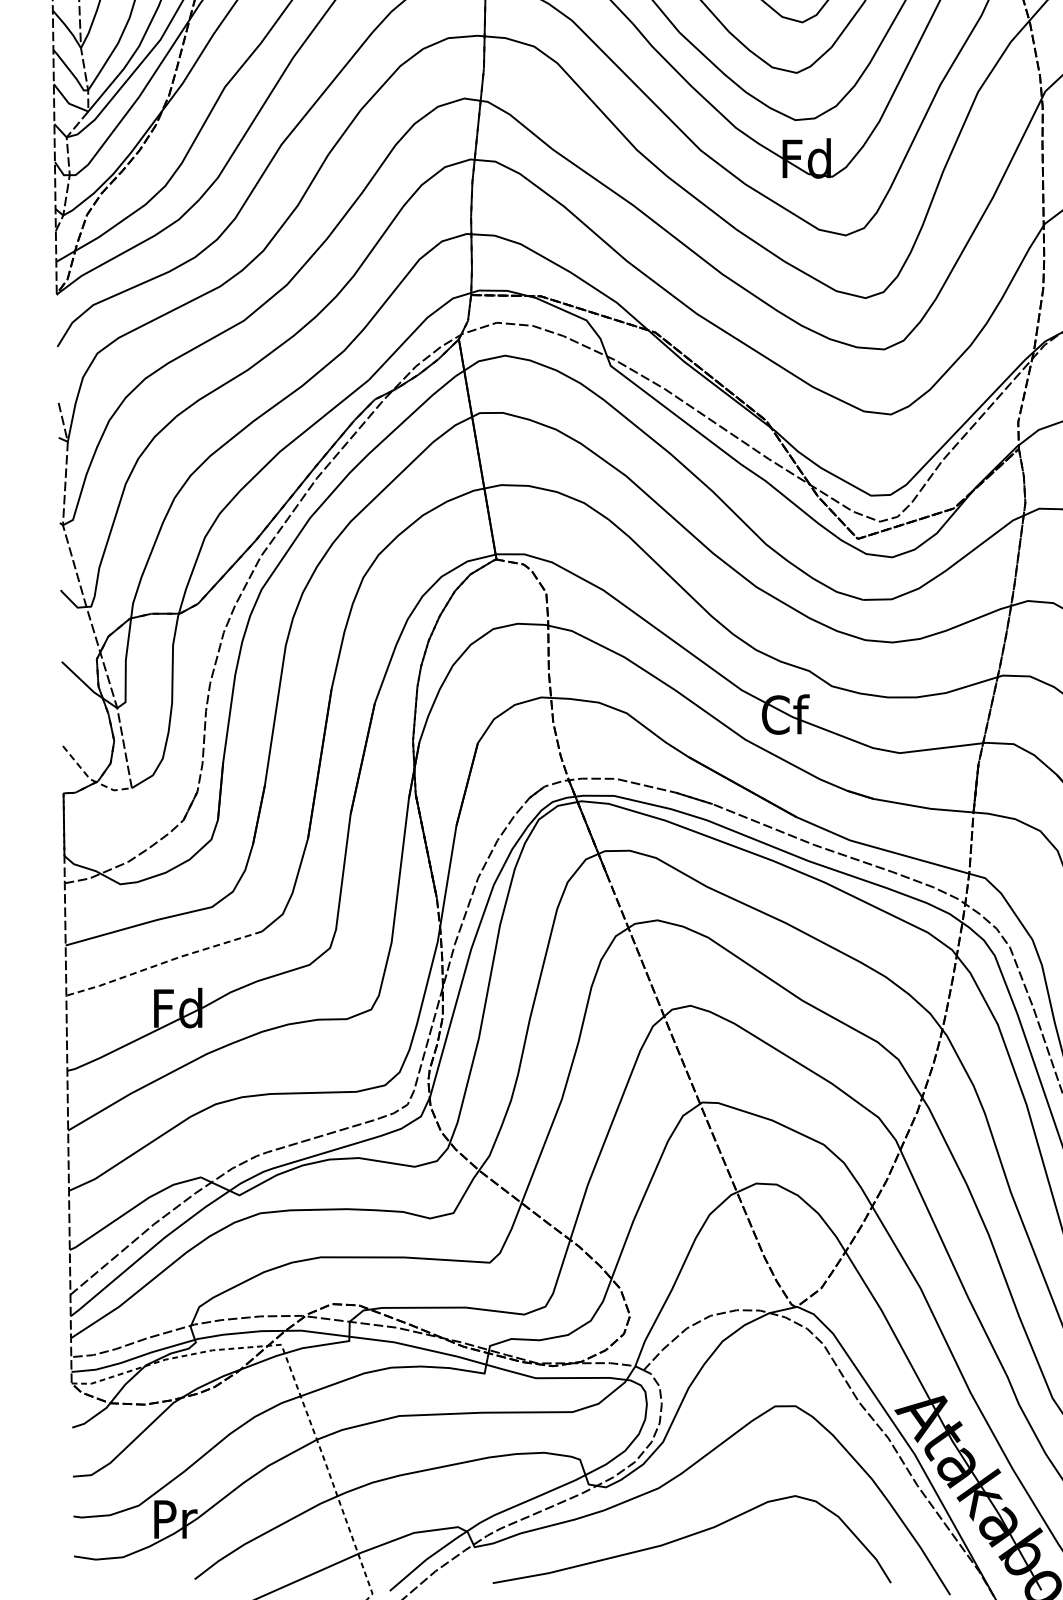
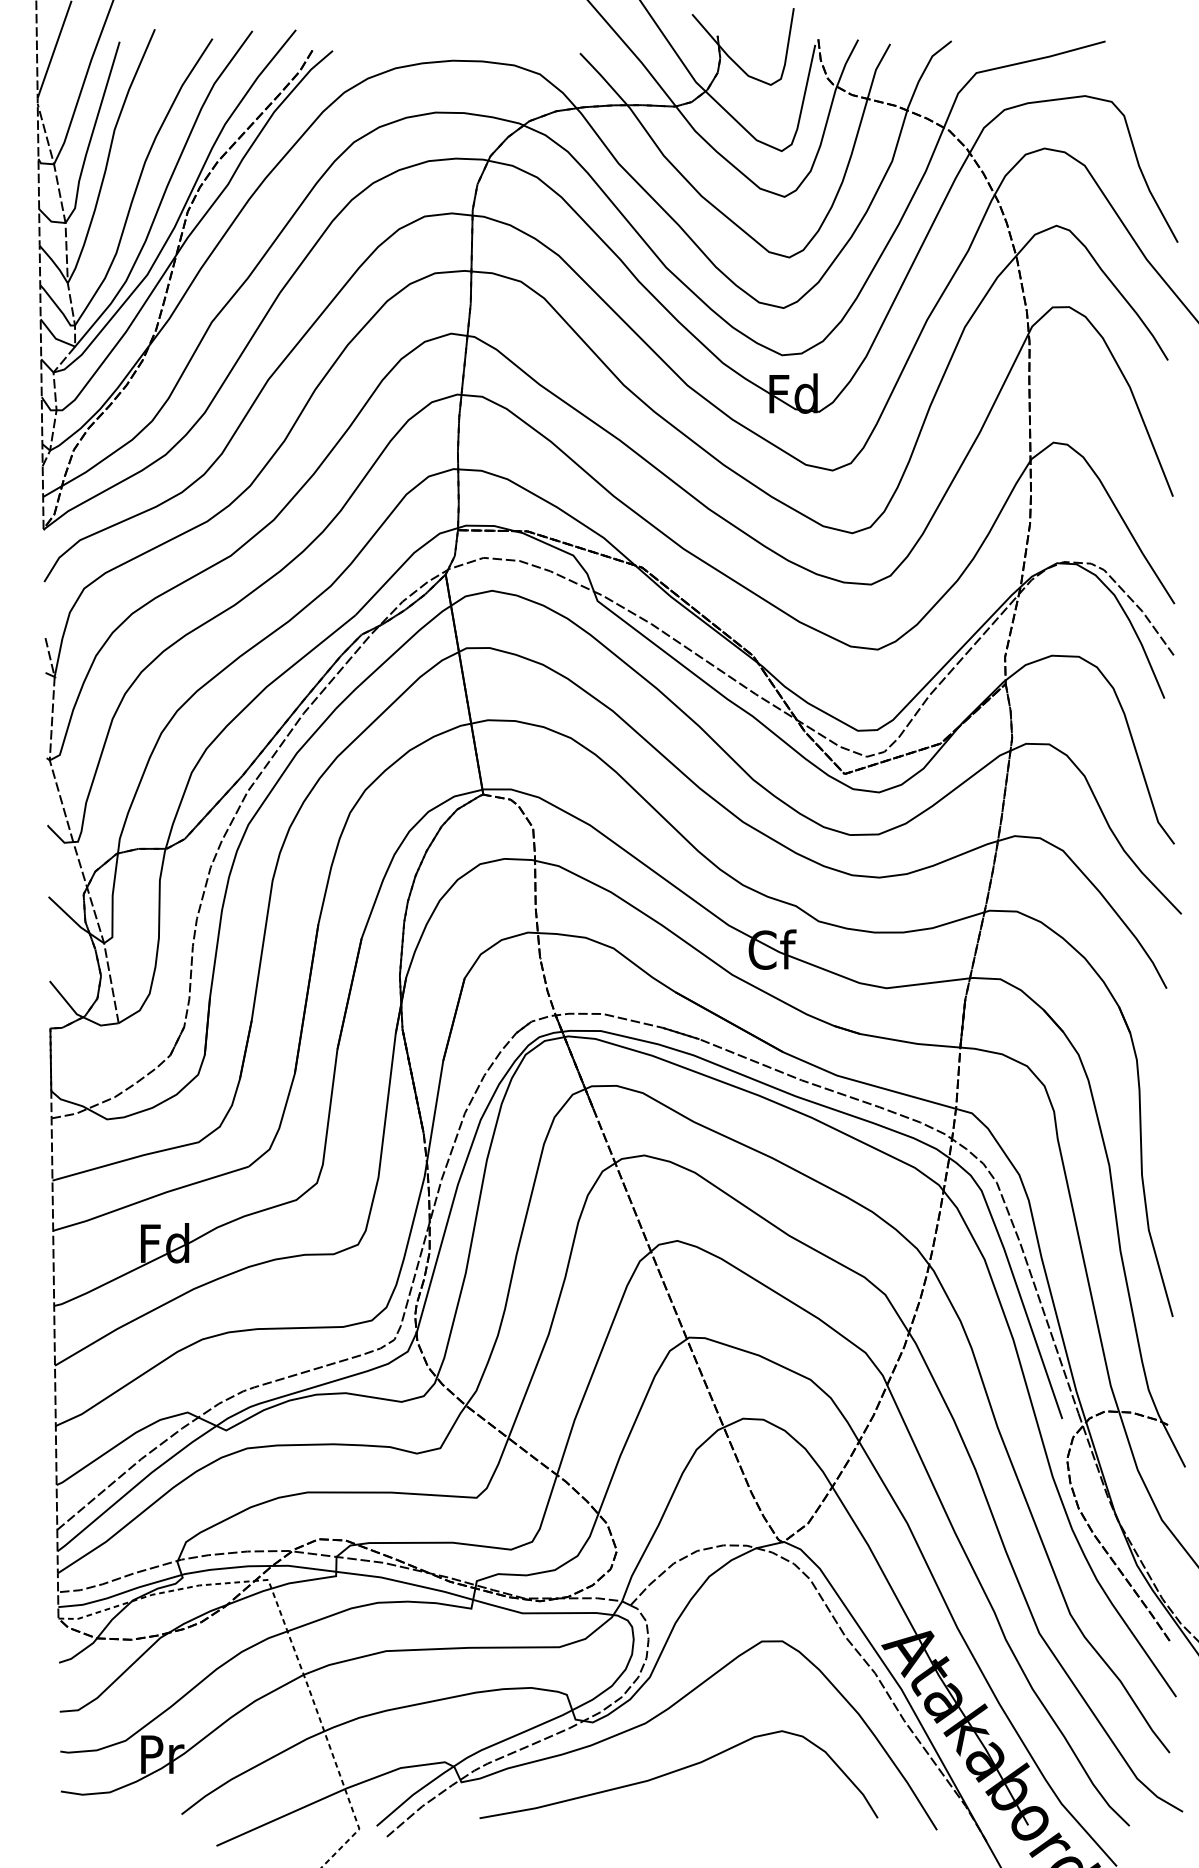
line: (90, 779) -> (77, 1014), dashed -> solid
line: (163, 963) -> (150, 1198), dashed -> solid

